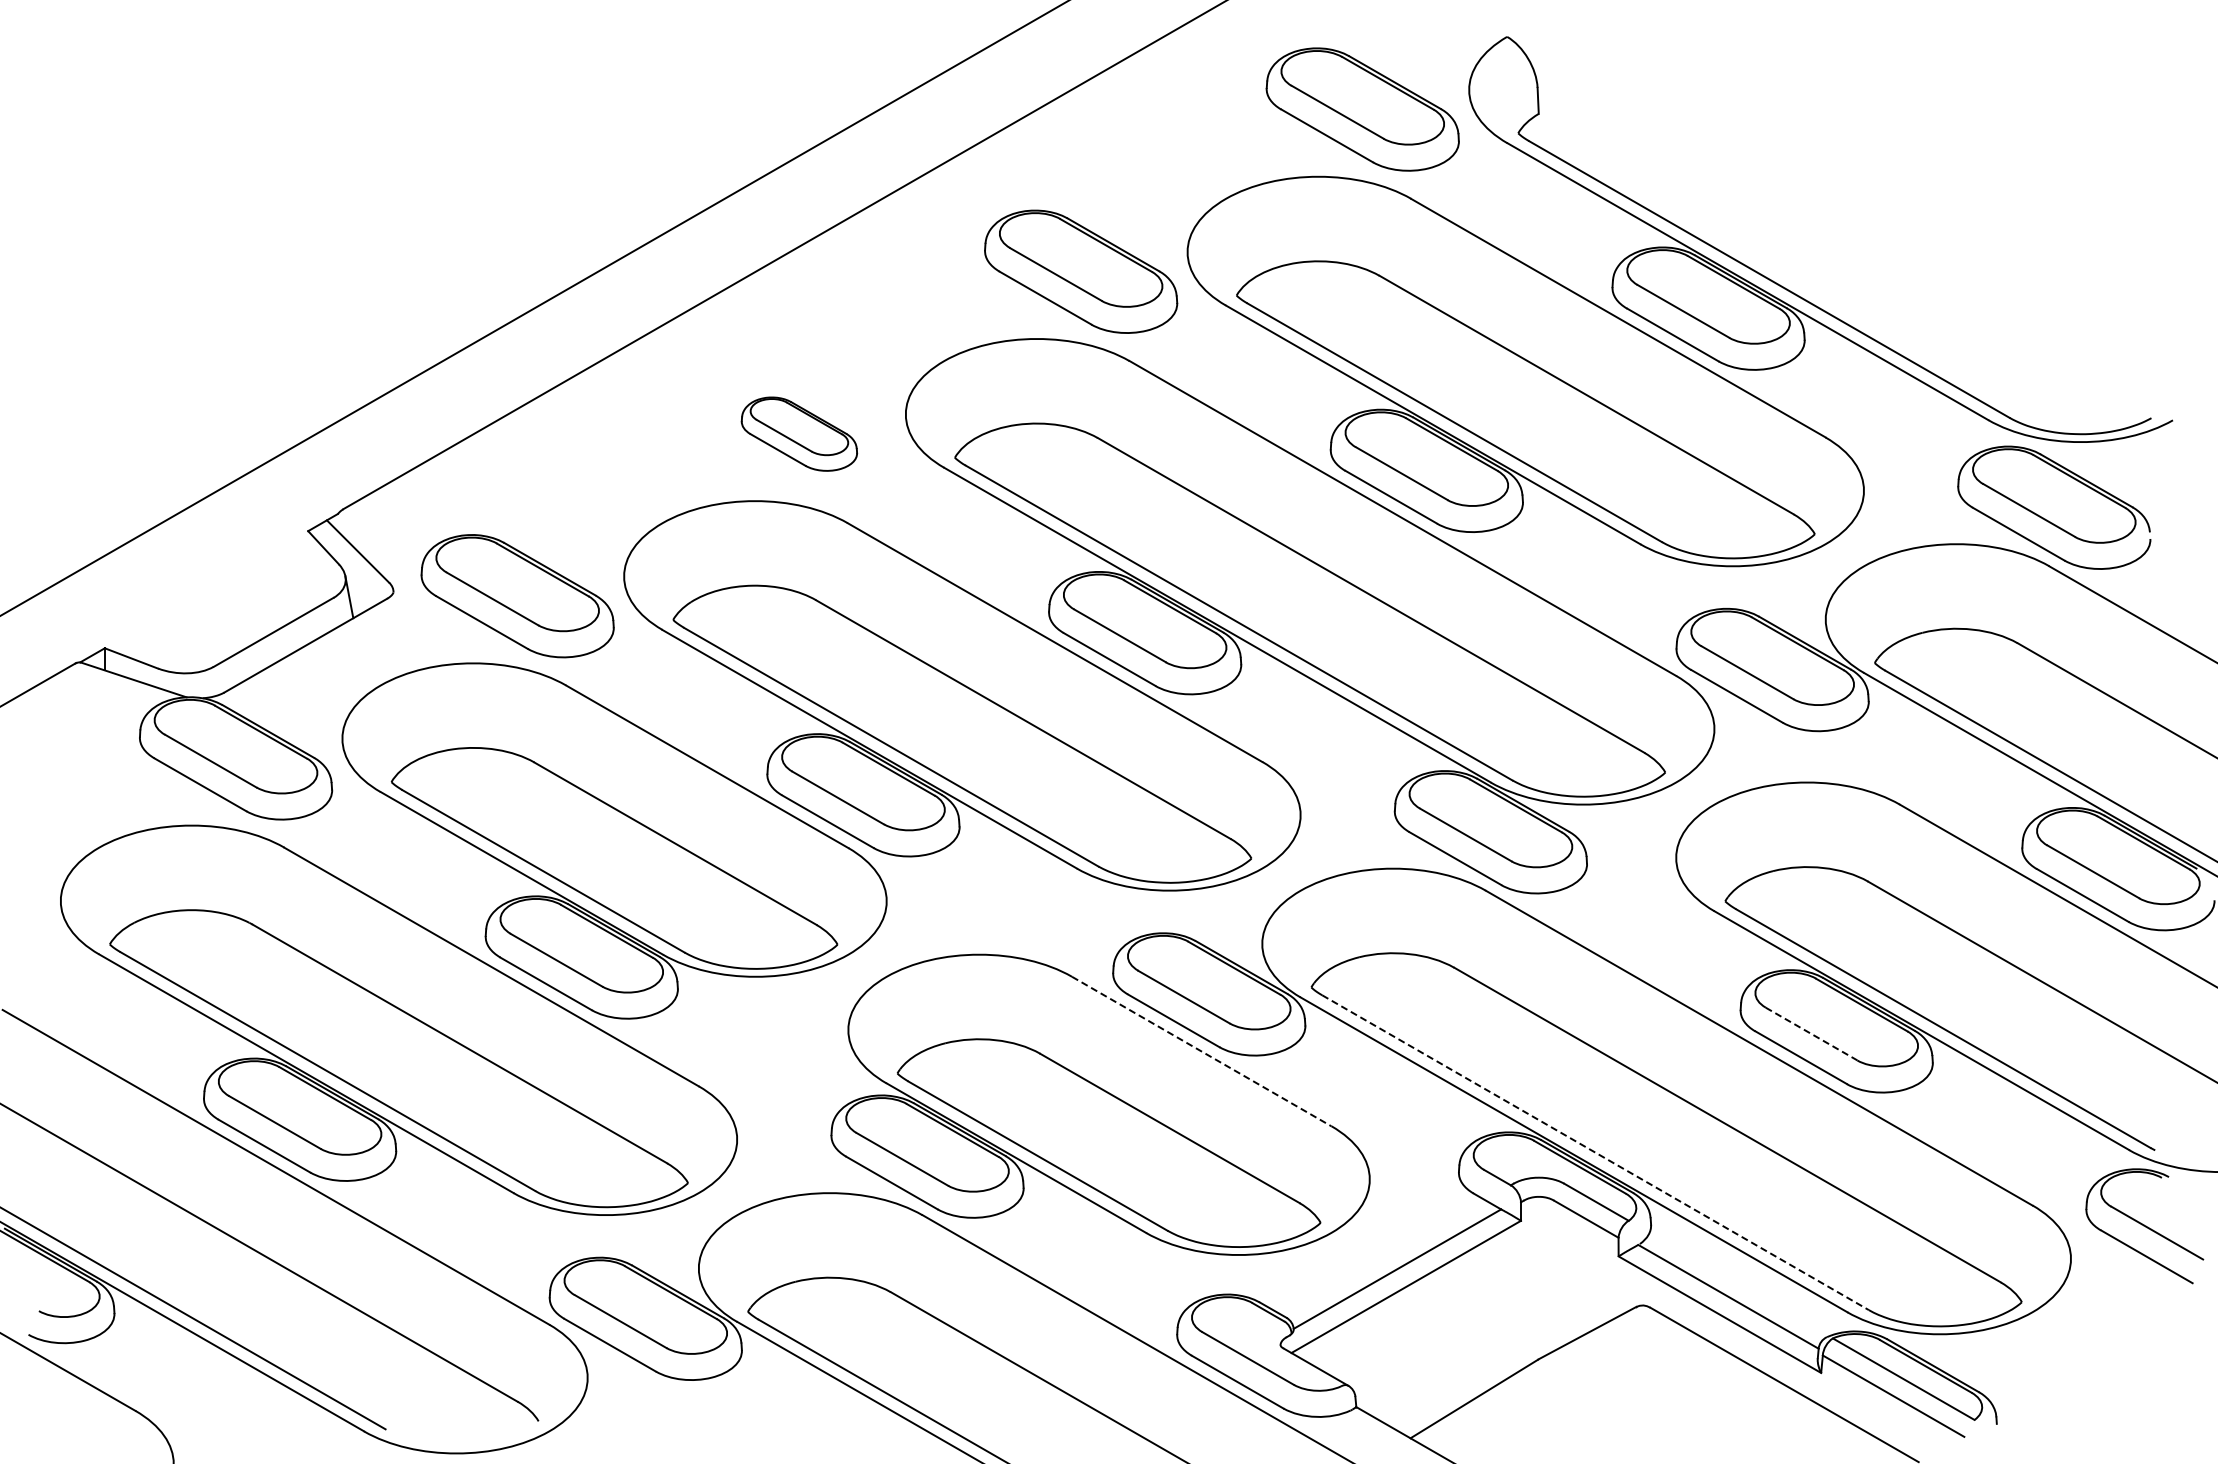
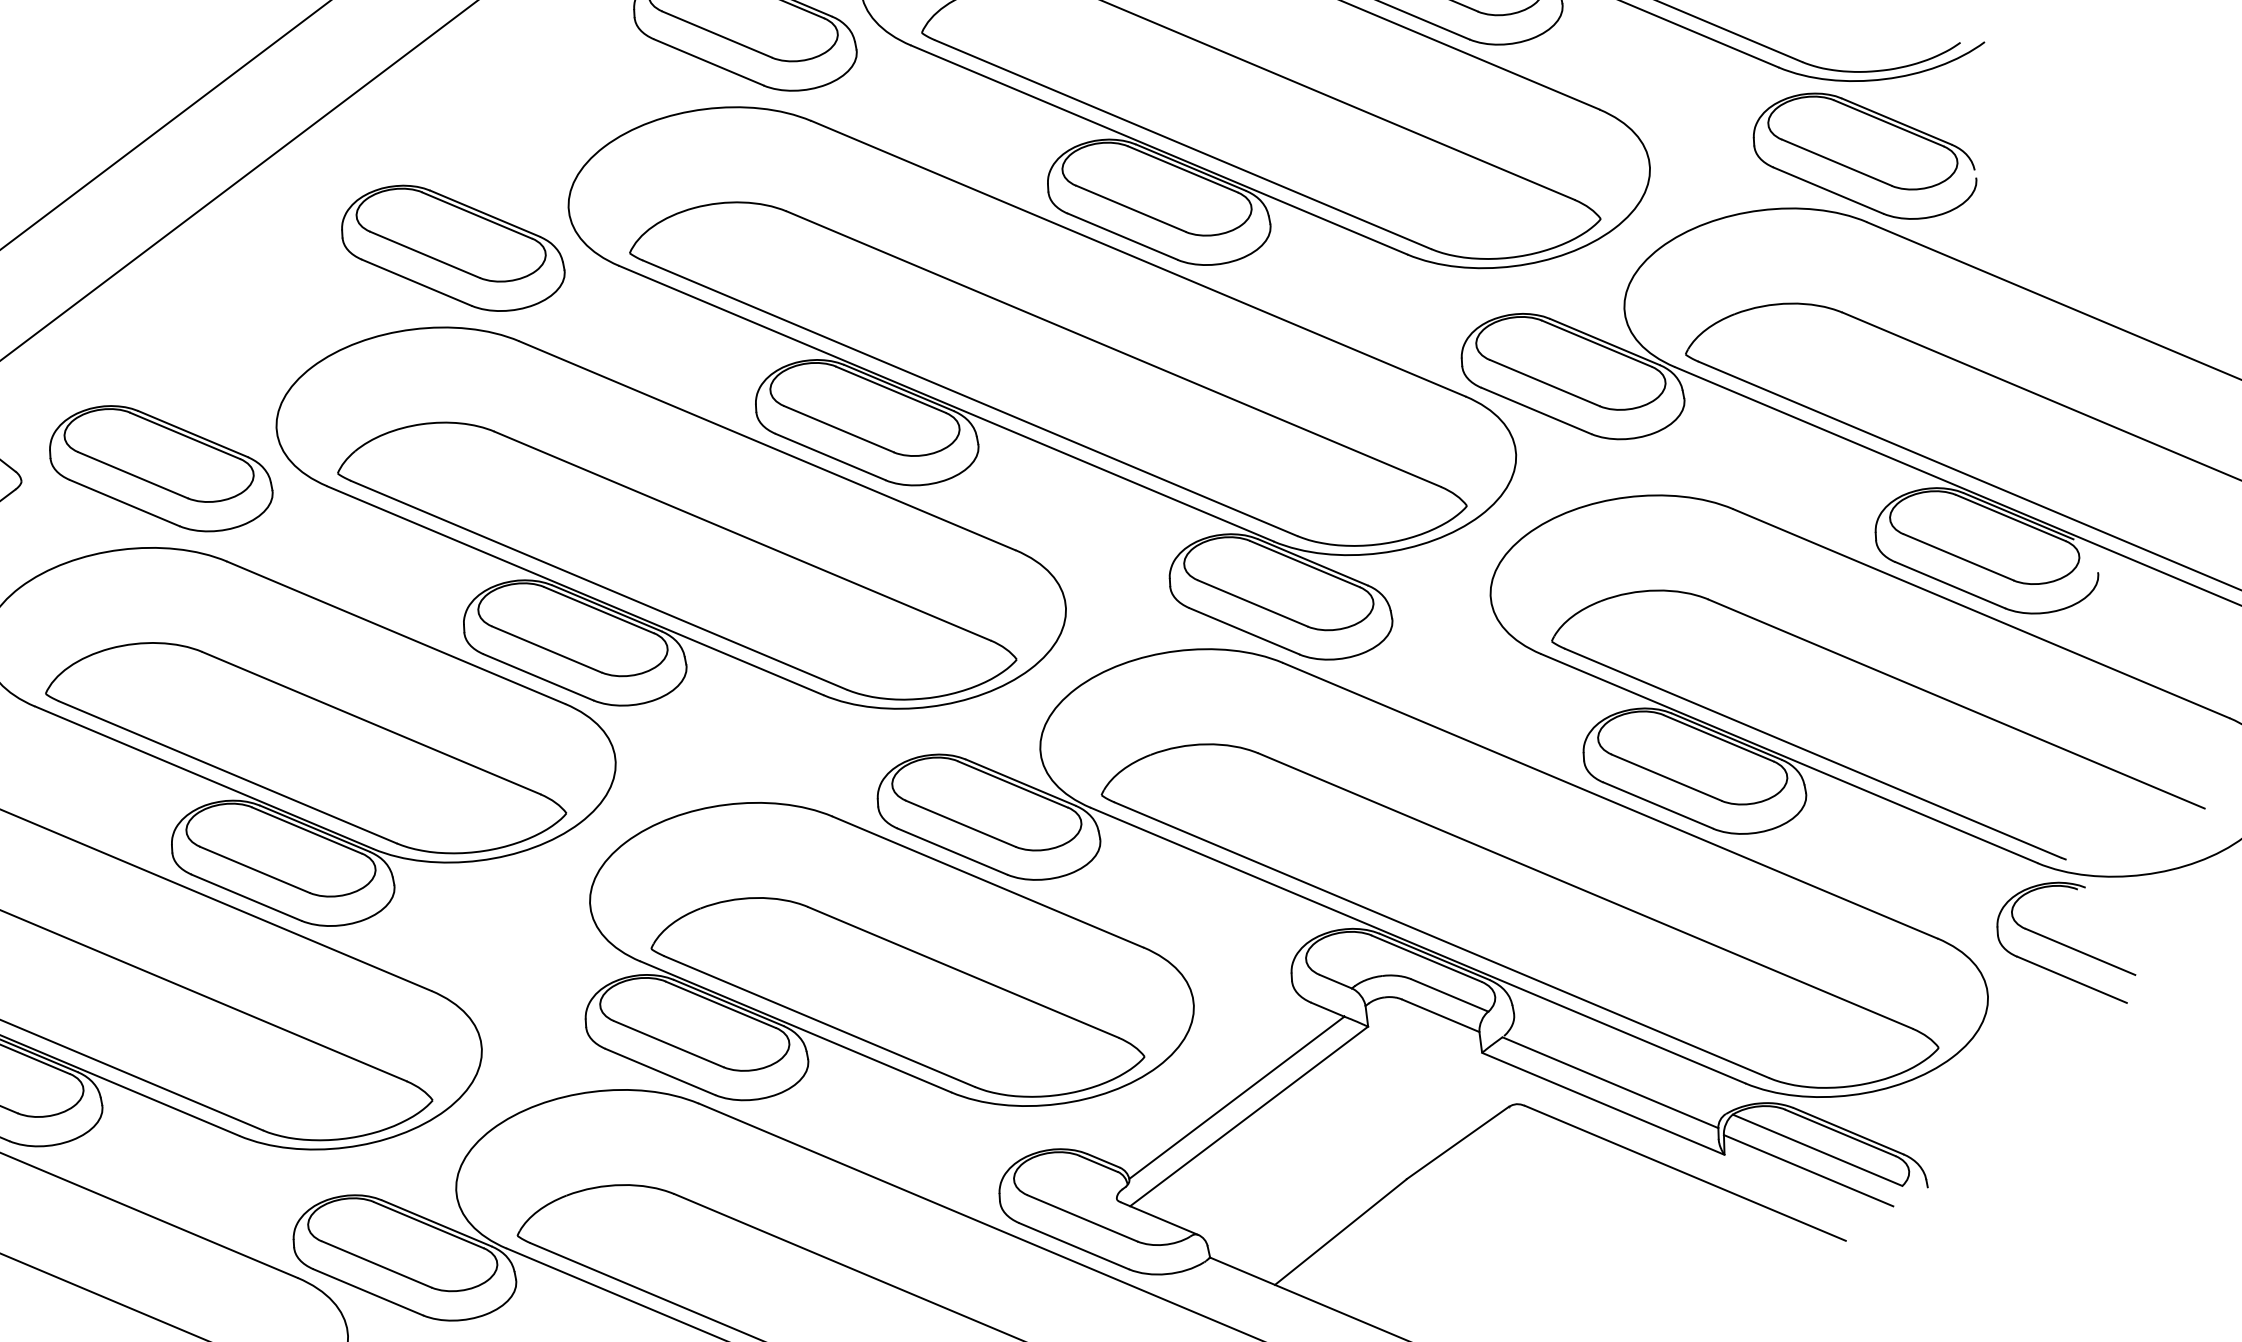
part: (799, 434) -> (452, 248), size x1.67
line: (1811, 1034) -> (1666, 778), dashed -> solid
line: (1201, 1051) -> (987, 882), dashed -> solid
line: (1595, 1152) -> (1441, 940), dashed -> solid

